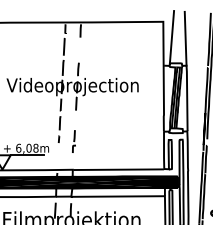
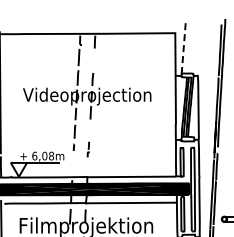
line: (171, 37) -> (183, 48), solid -> dashed
line: (185, 38) -> (196, 49), removed
part: (74, 141) -> (88, 149), size x0.7

